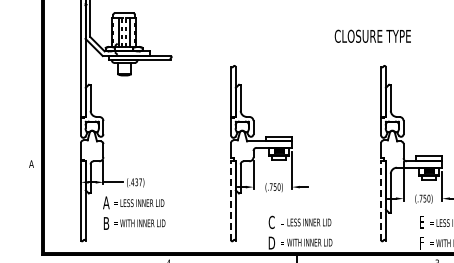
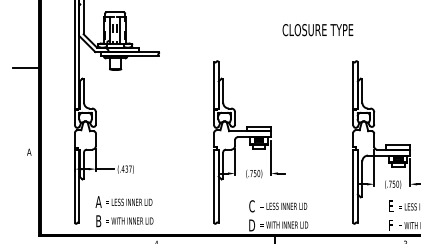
text: (372, 35) -> (317, 29), moved
line: (27, 73) -> (25, 68), added
line: (231, 200) -> (214, 185), dashed -> solid
line: (381, 200) -> (353, 185), dashed -> solid
text: (134, 212) -> (124, 211), moved

